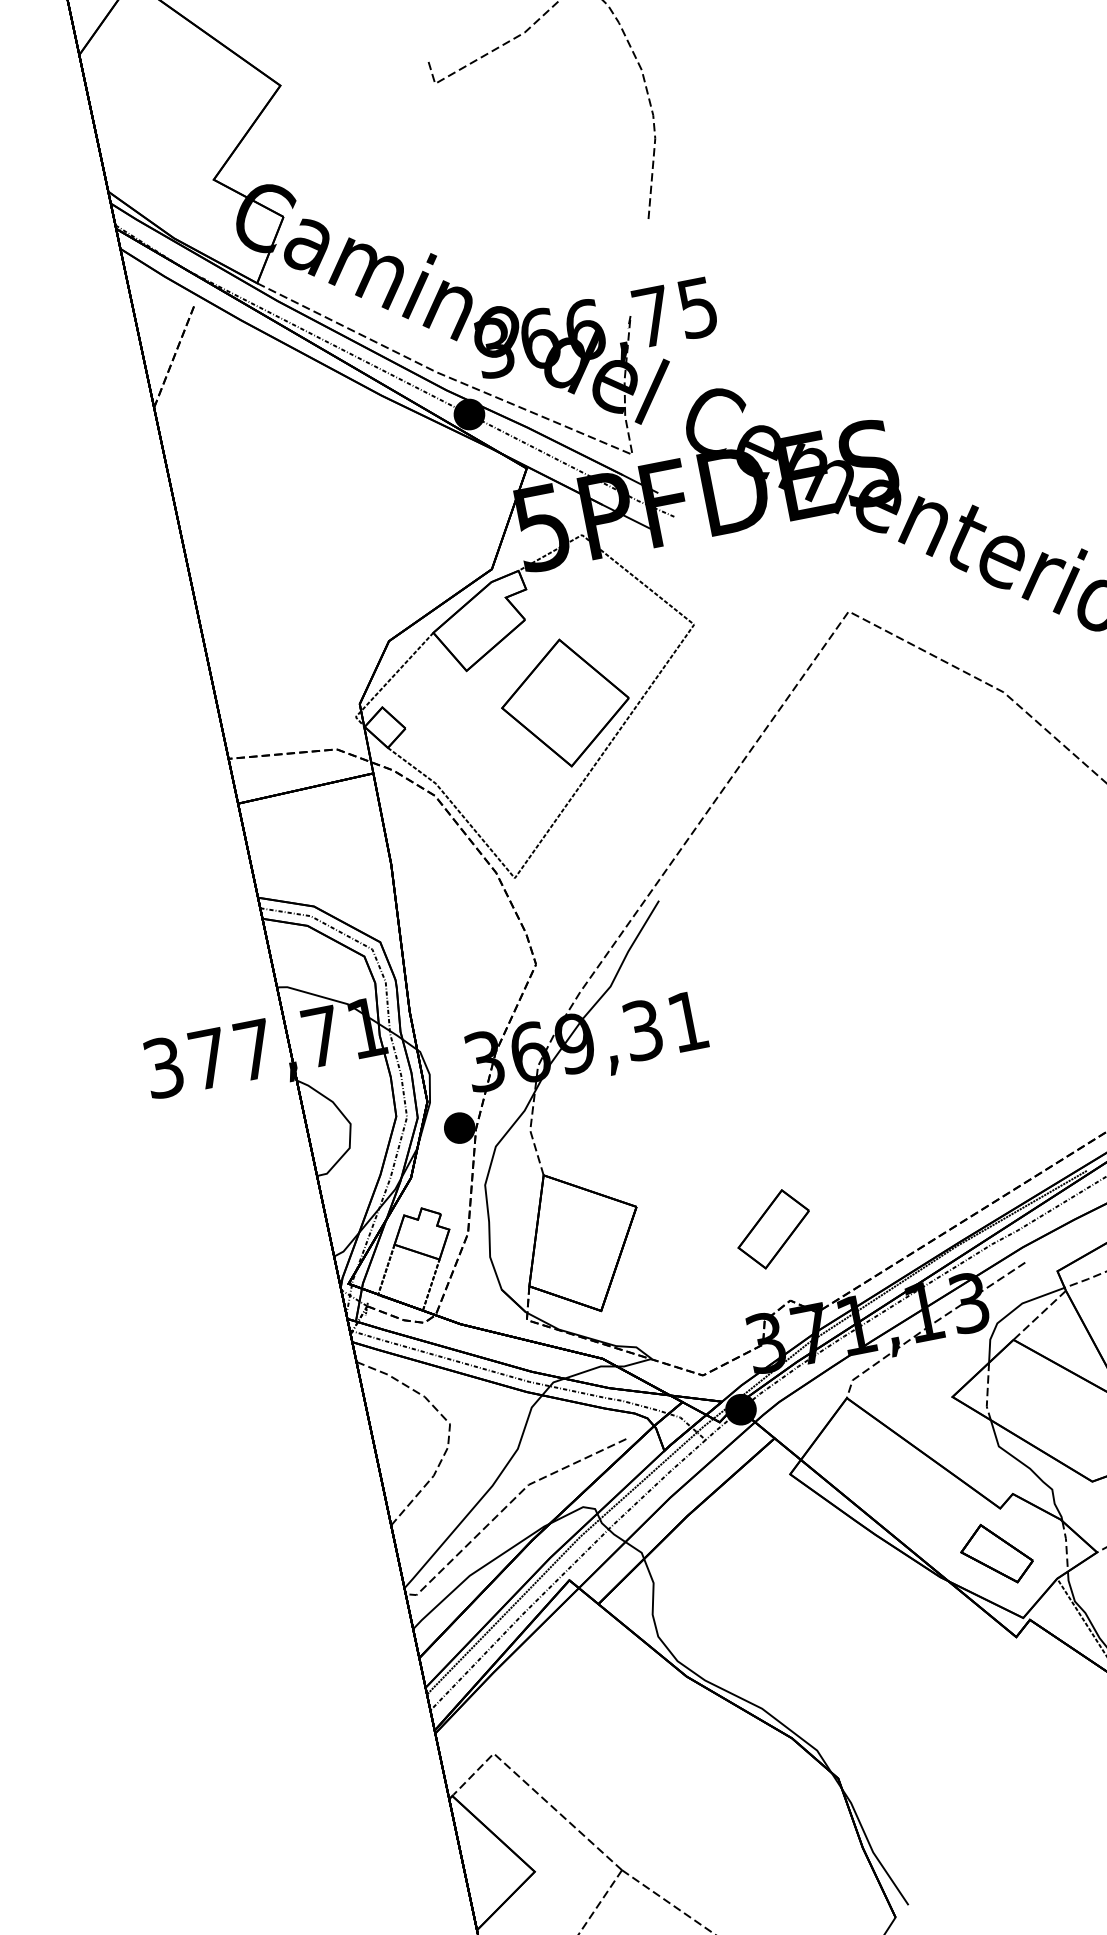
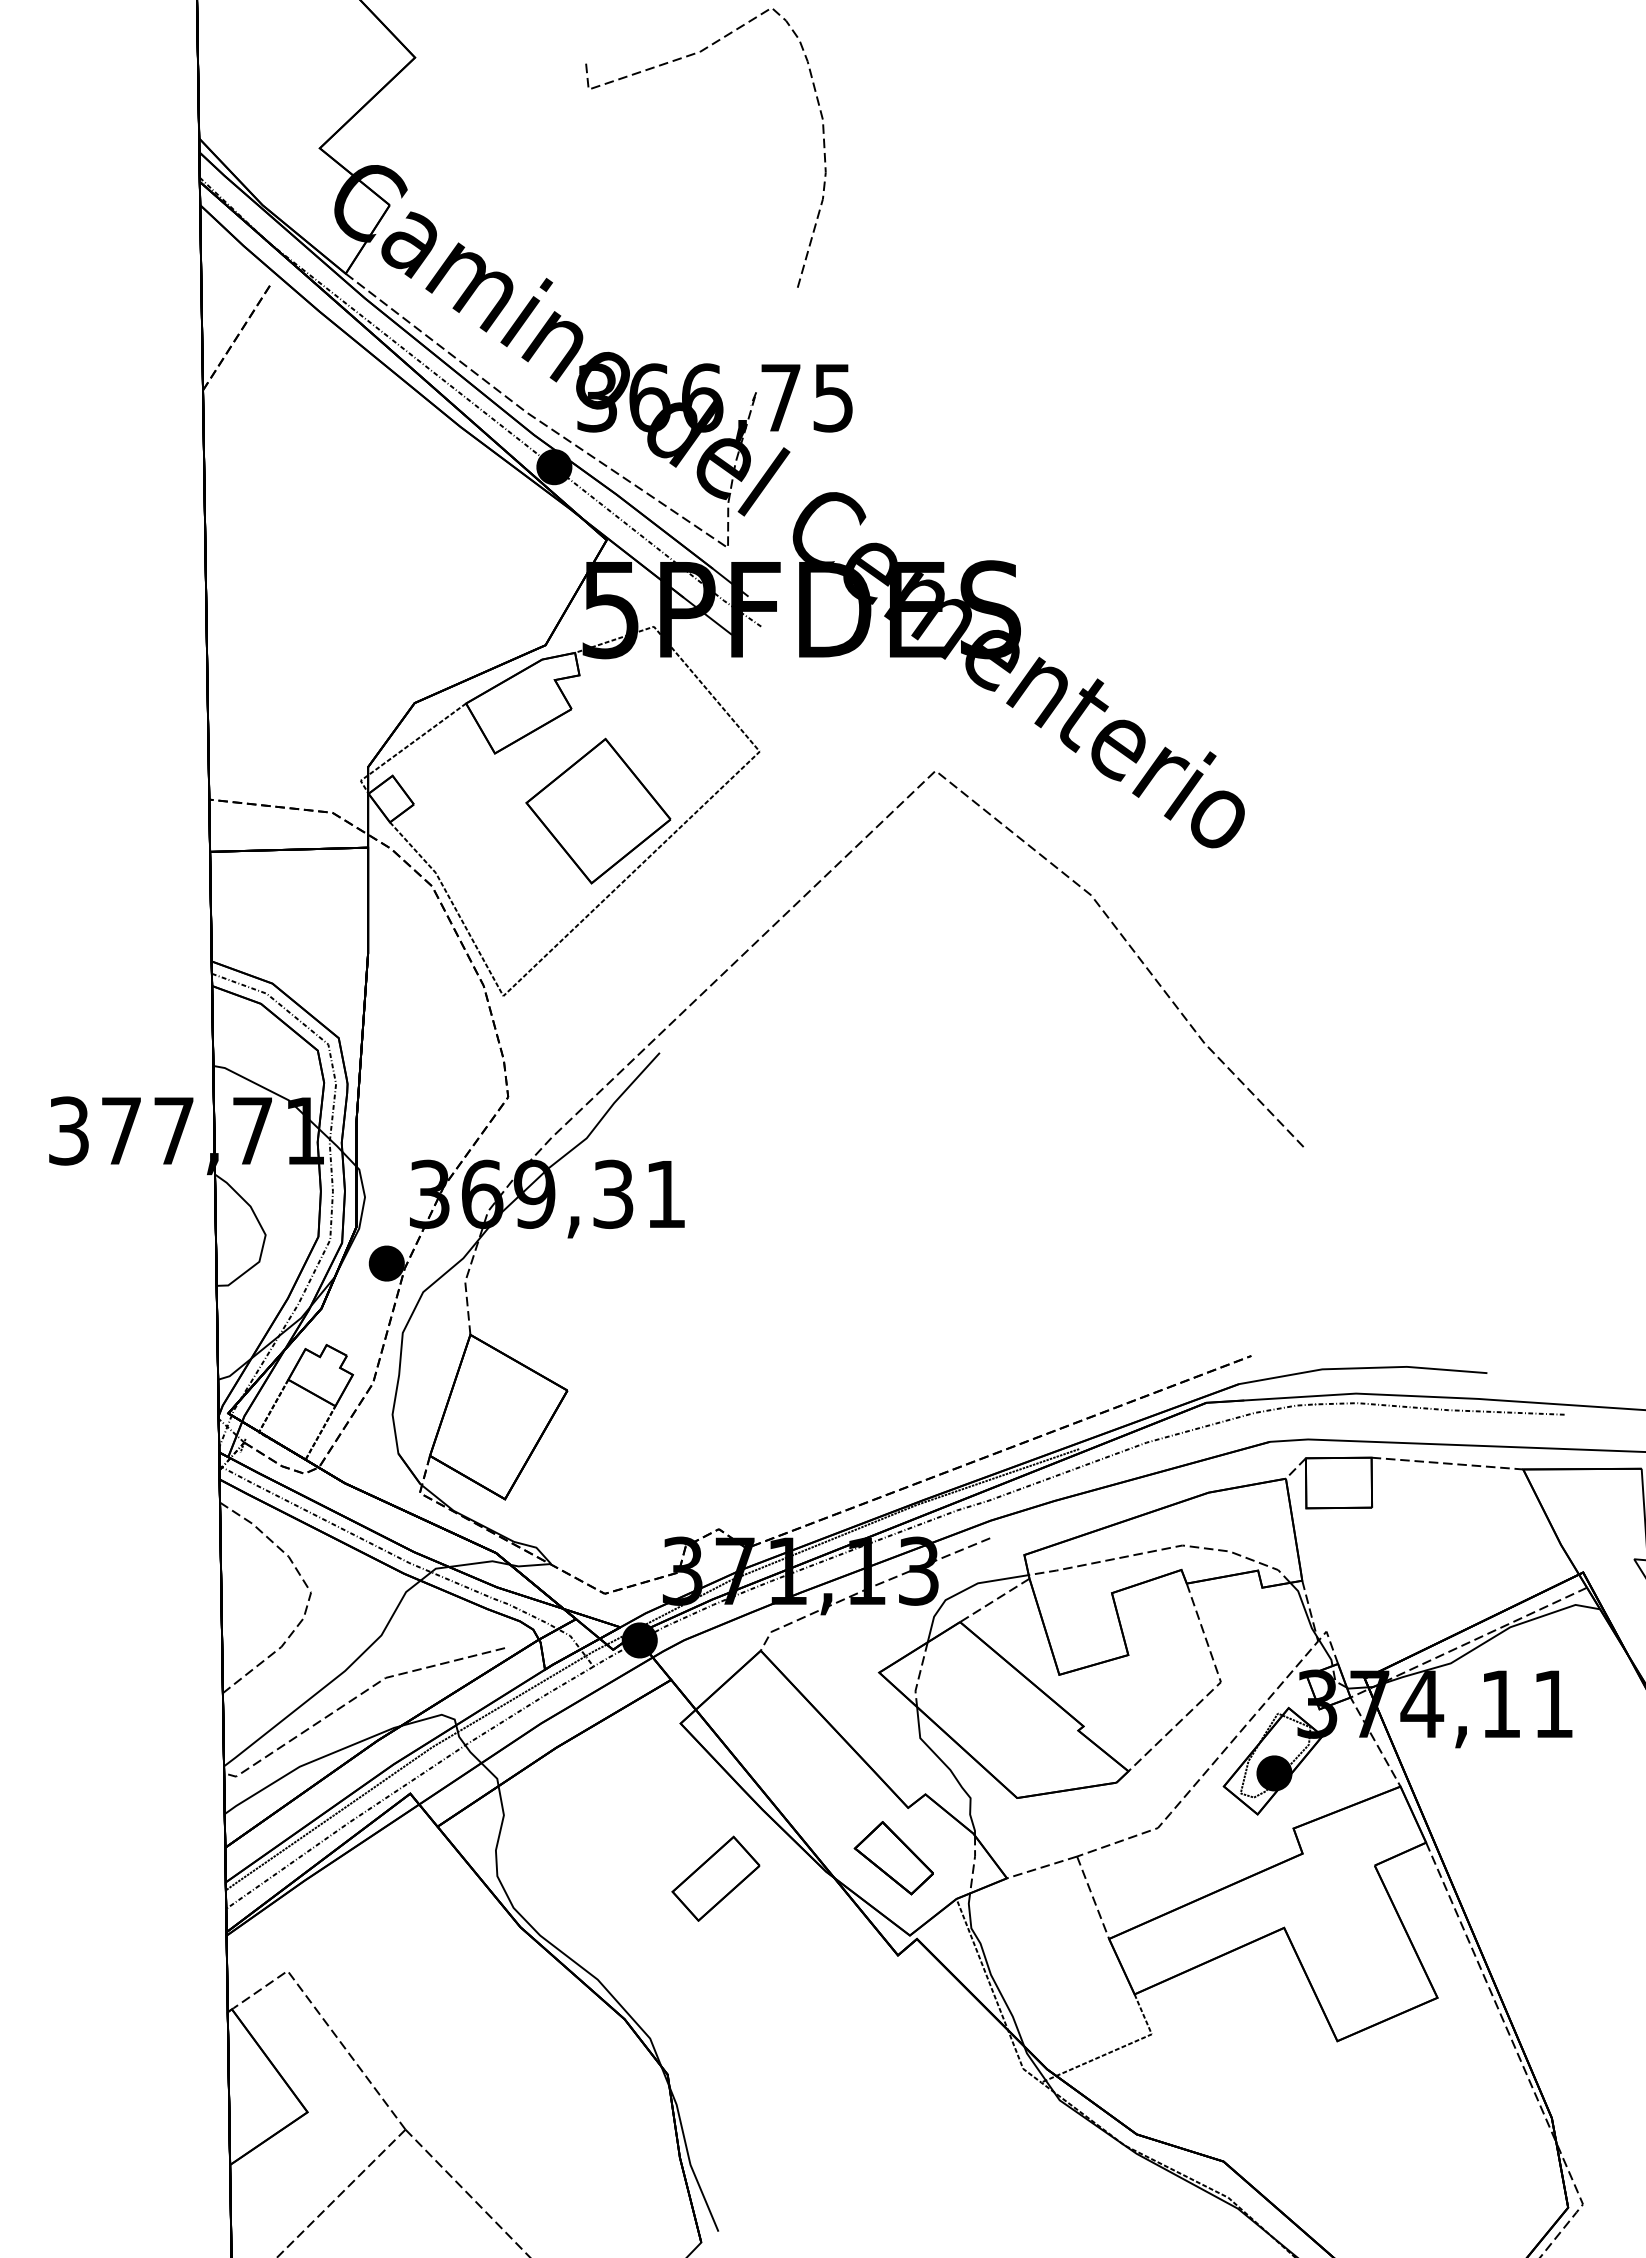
part: (773, 1229) -> (715, 1878), moved

